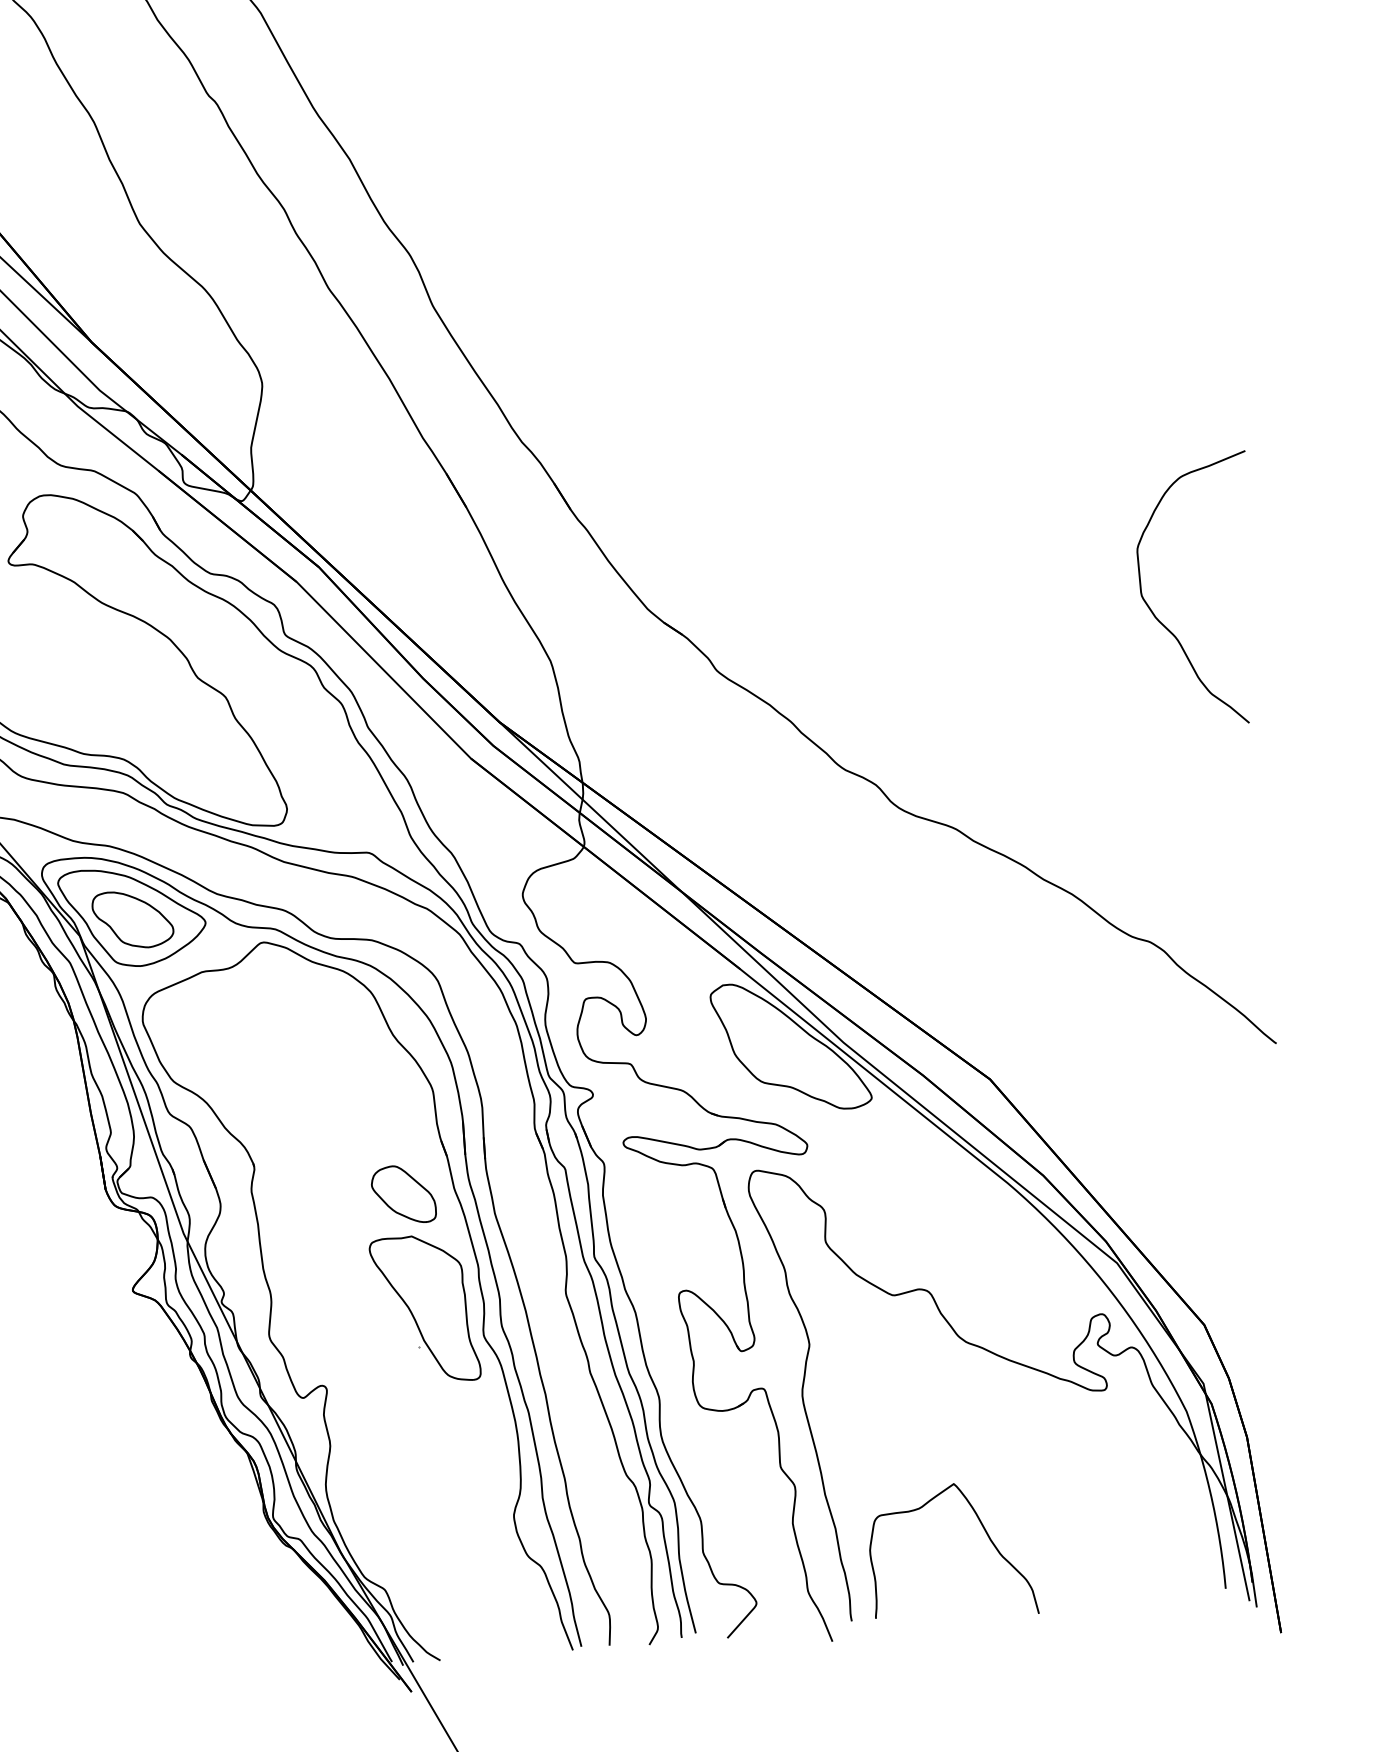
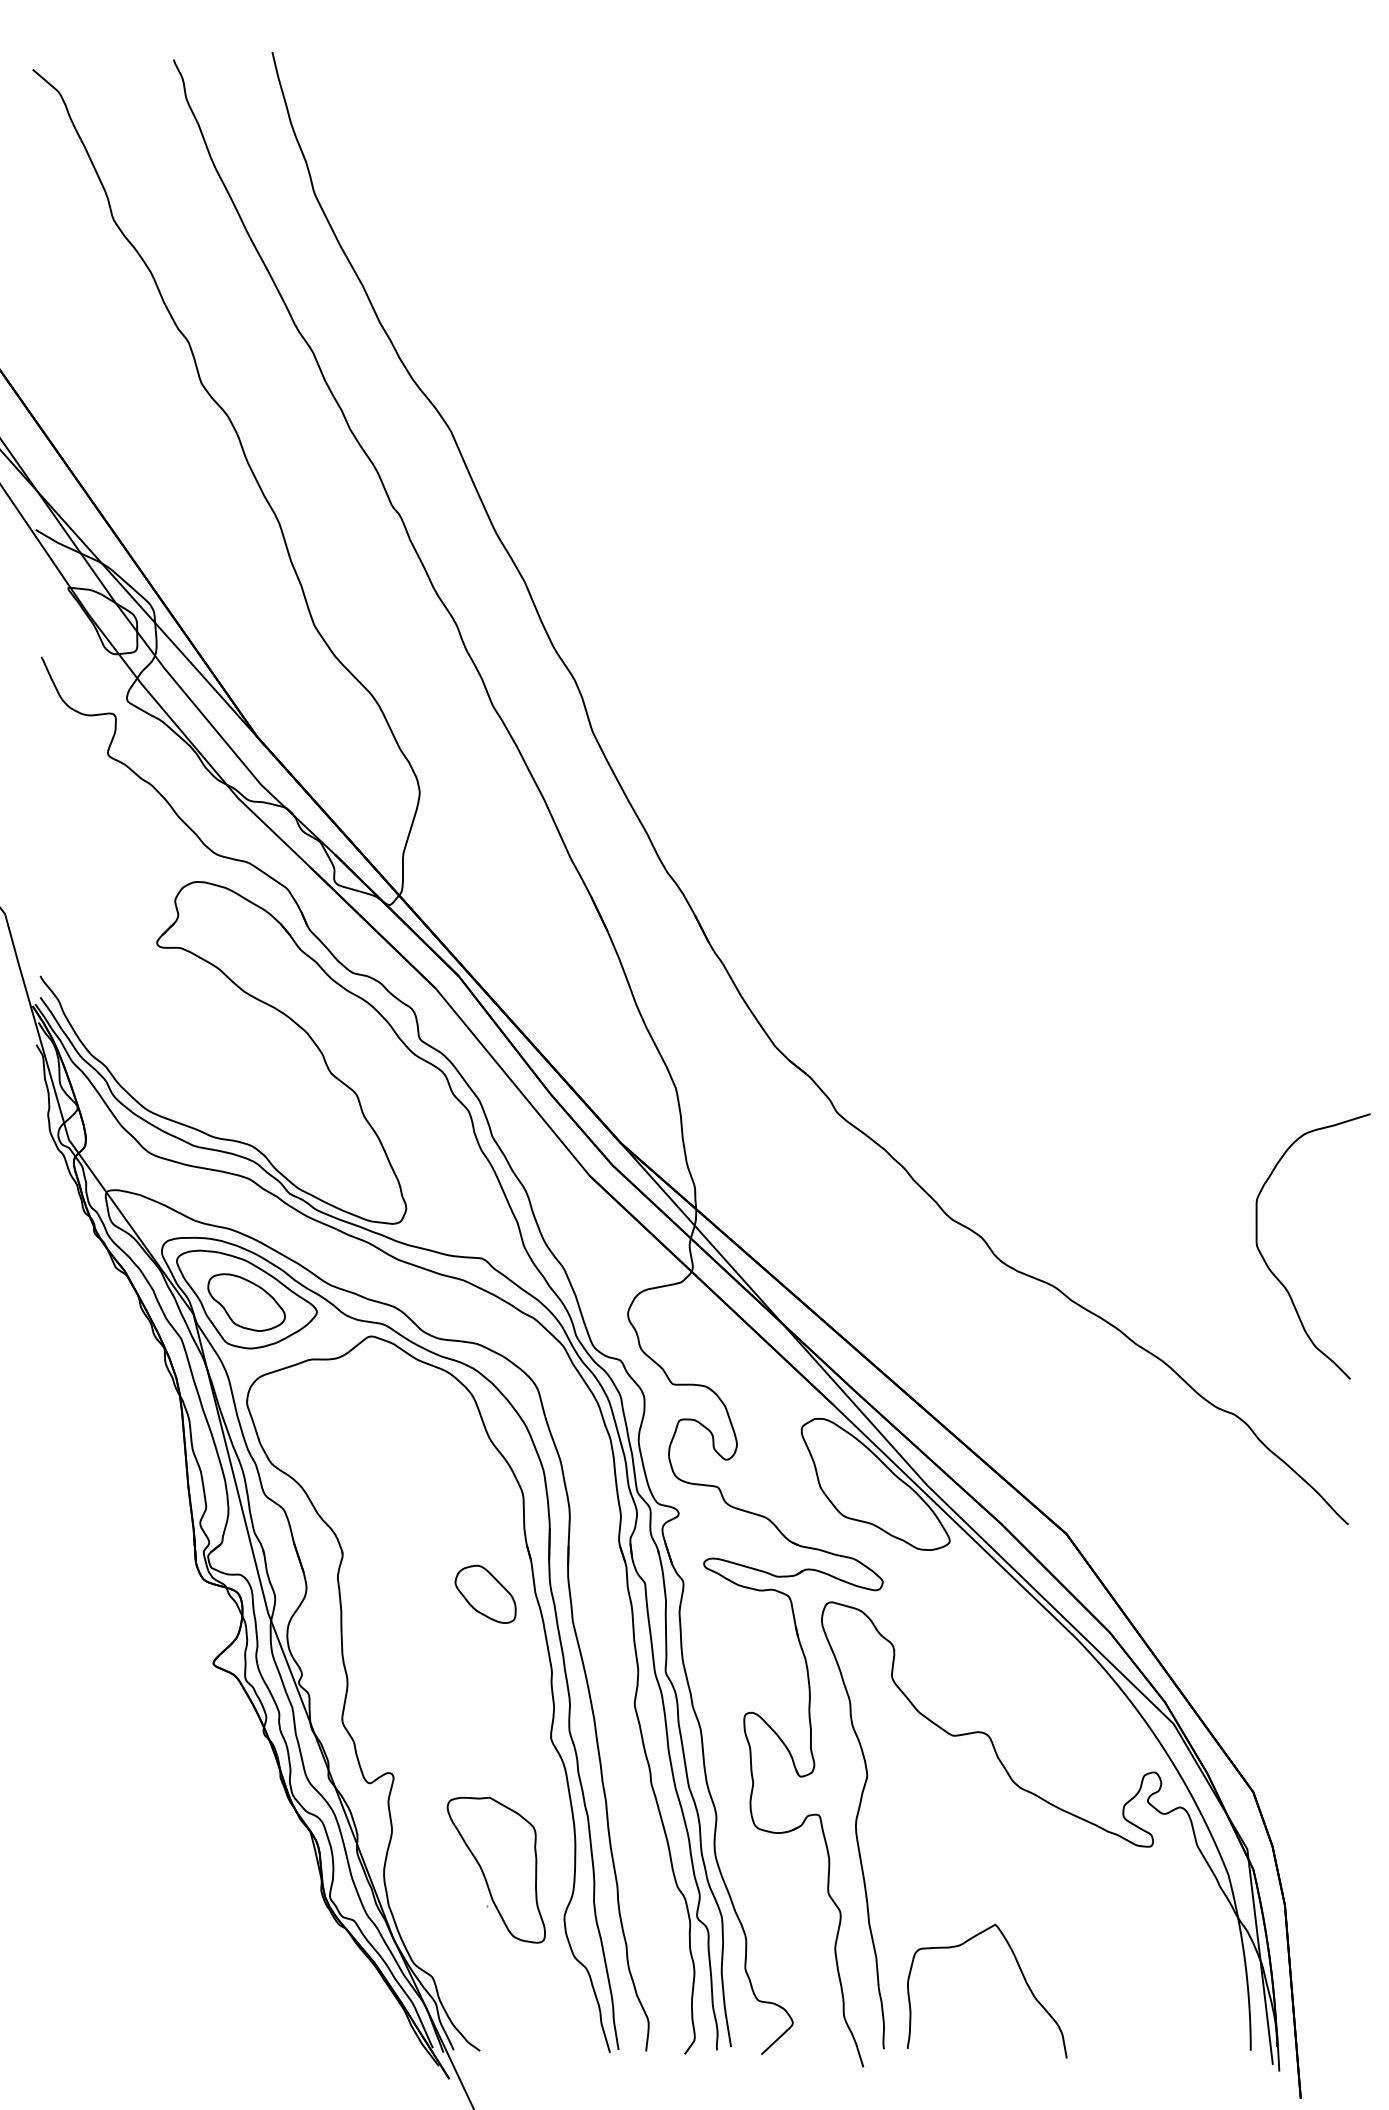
curve: (1162, 622) -> (1274, 1273), moved
part: (424, 1309) -> (495, 1869), moved

